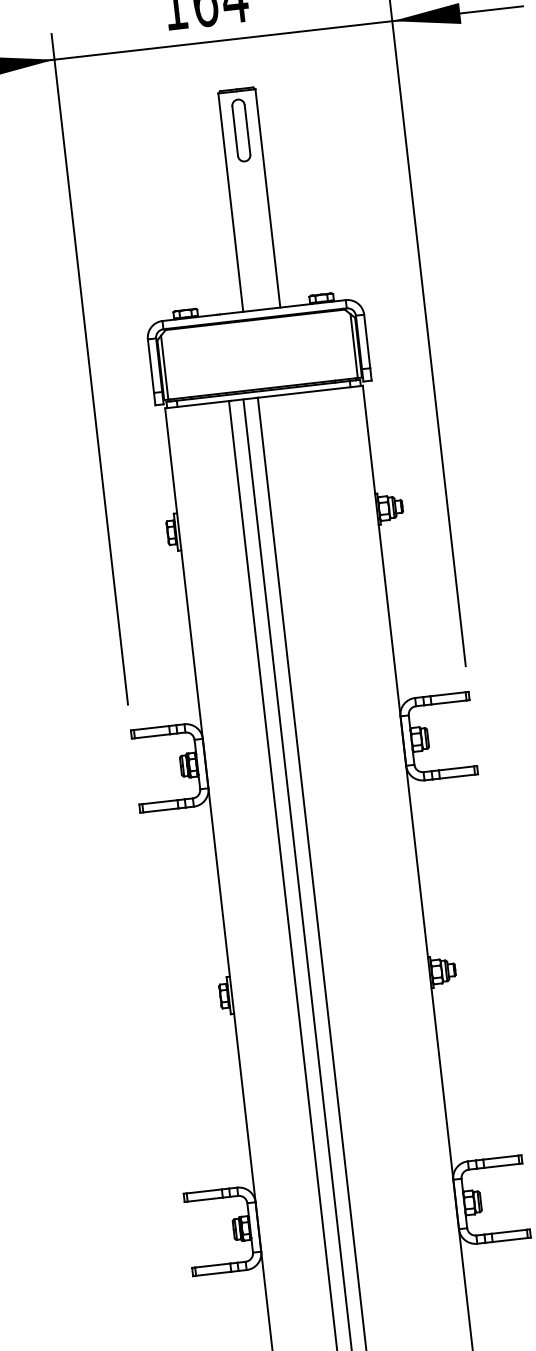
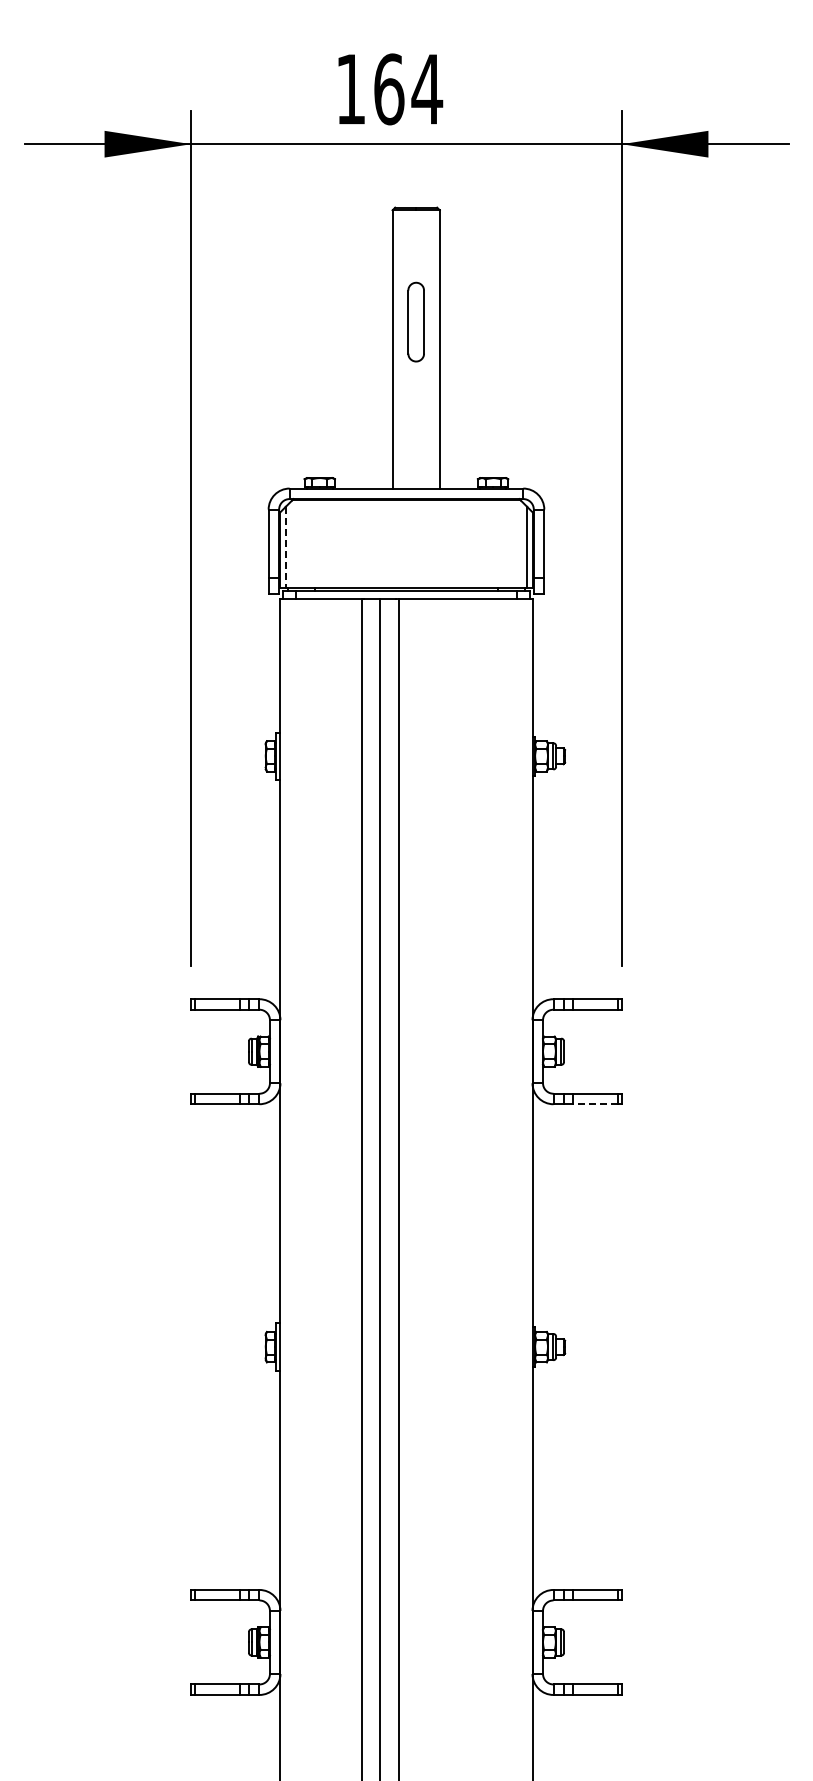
part: (240, 130) -> (415, 321), moved
line: (164, 367) -> (285, 547), solid -> dashed
line: (457, 776) -> (595, 1104), solid -> dashed

